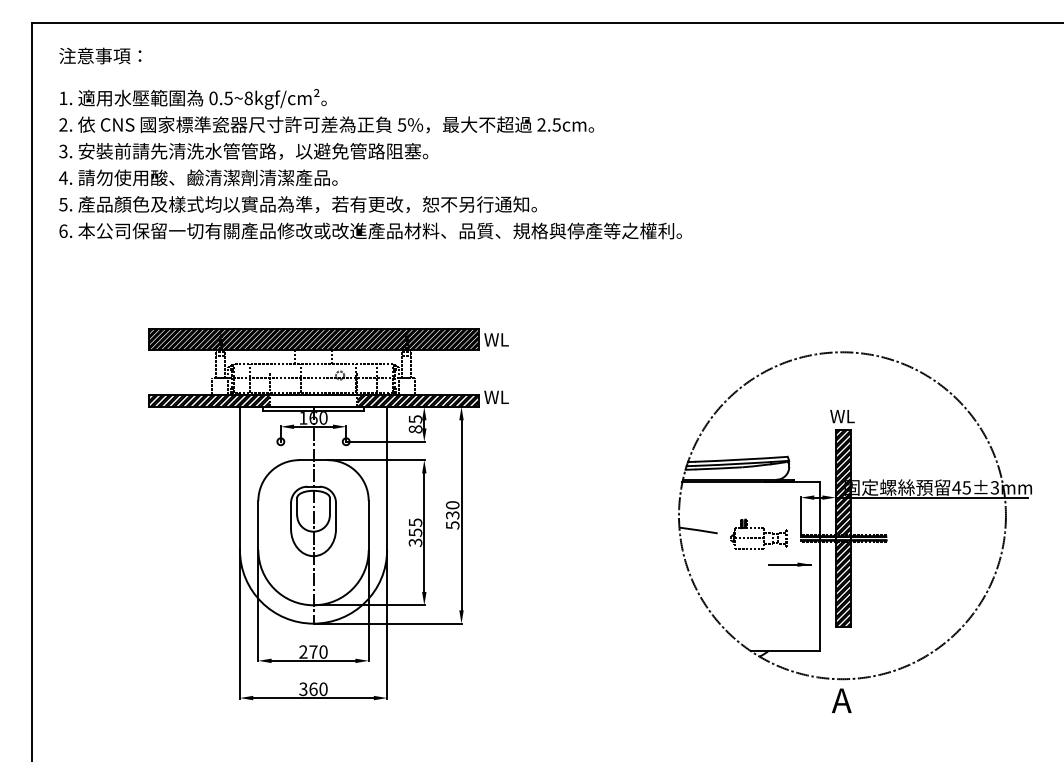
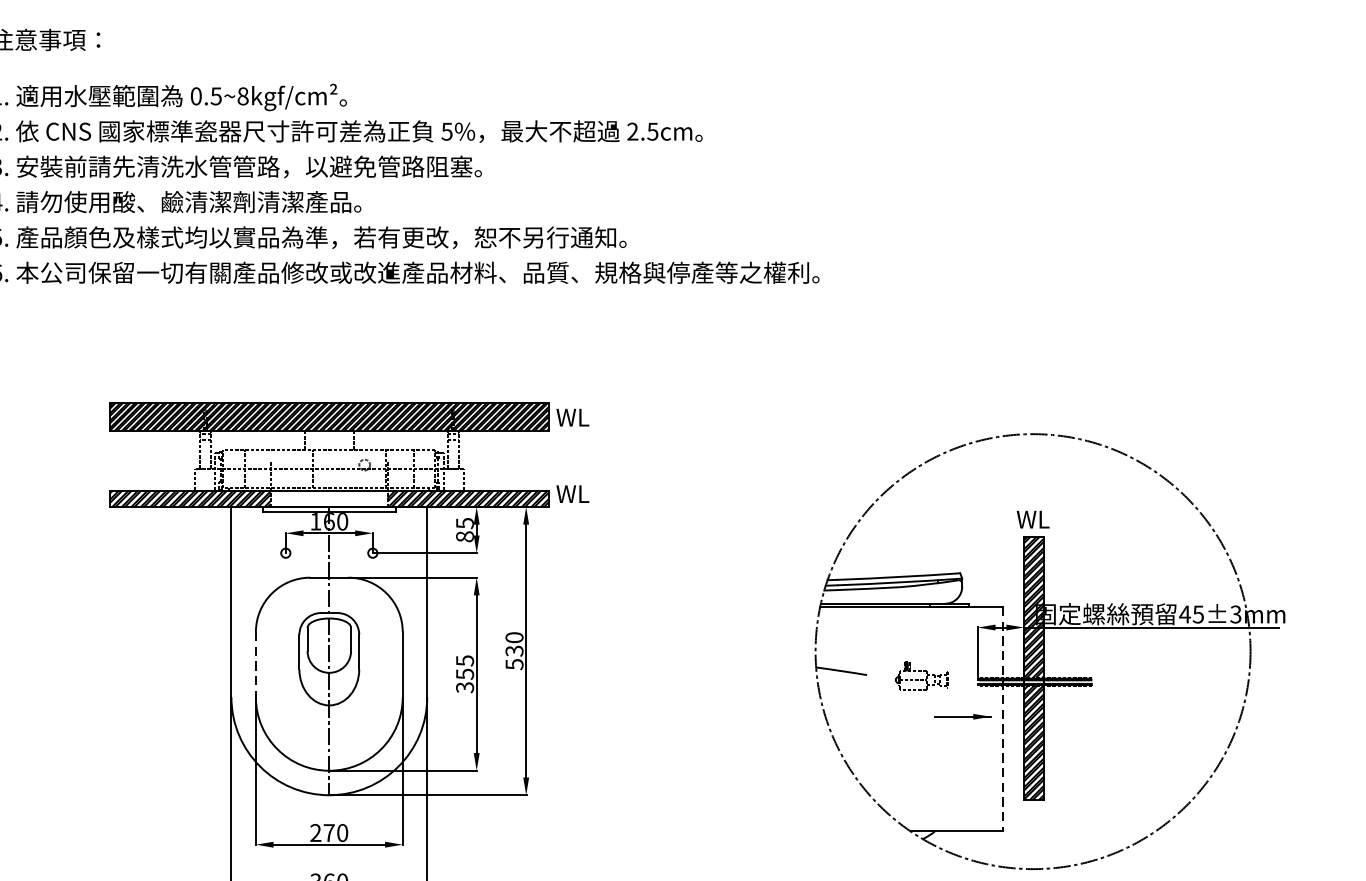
line: (258, 525) -> (256, 664), solid -> dashed
part: (758, 533) -> (921, 675), size x0.7
line: (819, 567) -> (1002, 720), solid -> dashed

